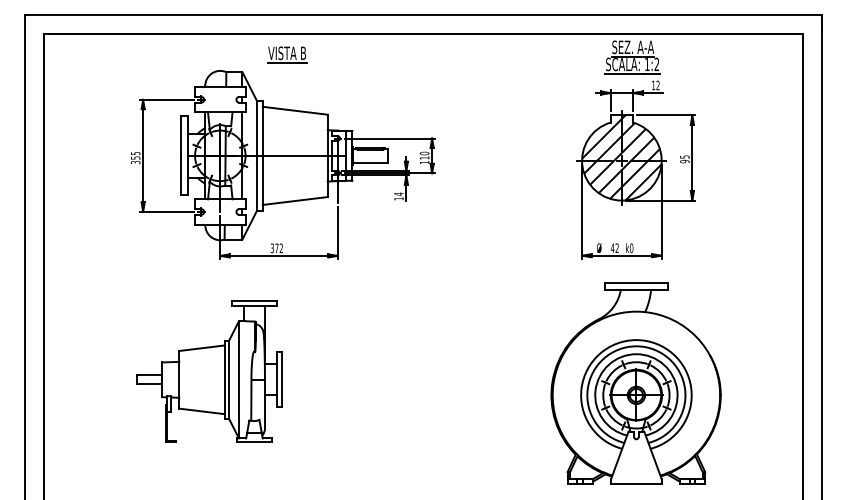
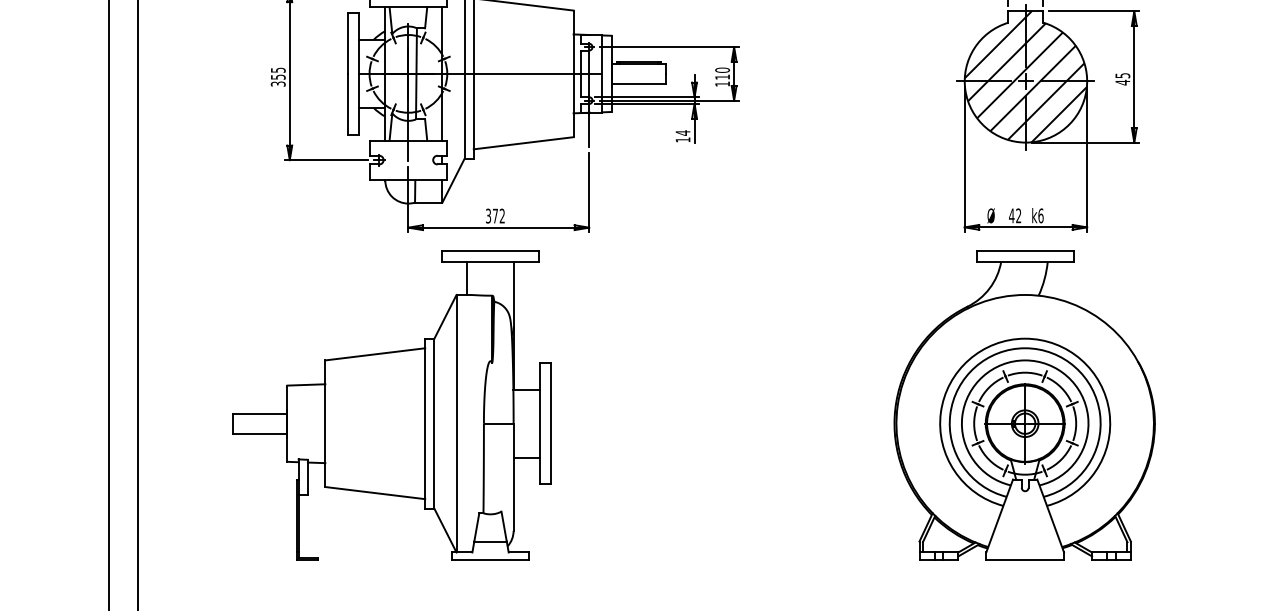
text: (684, 161) -> (1122, 82), 95 -> 45
text: (631, 247) -> (1040, 214), k0 -> k6
part: (209, 371) -> (391, 405), size x1.43
part: (635, 383) -> (1023, 405), moved

